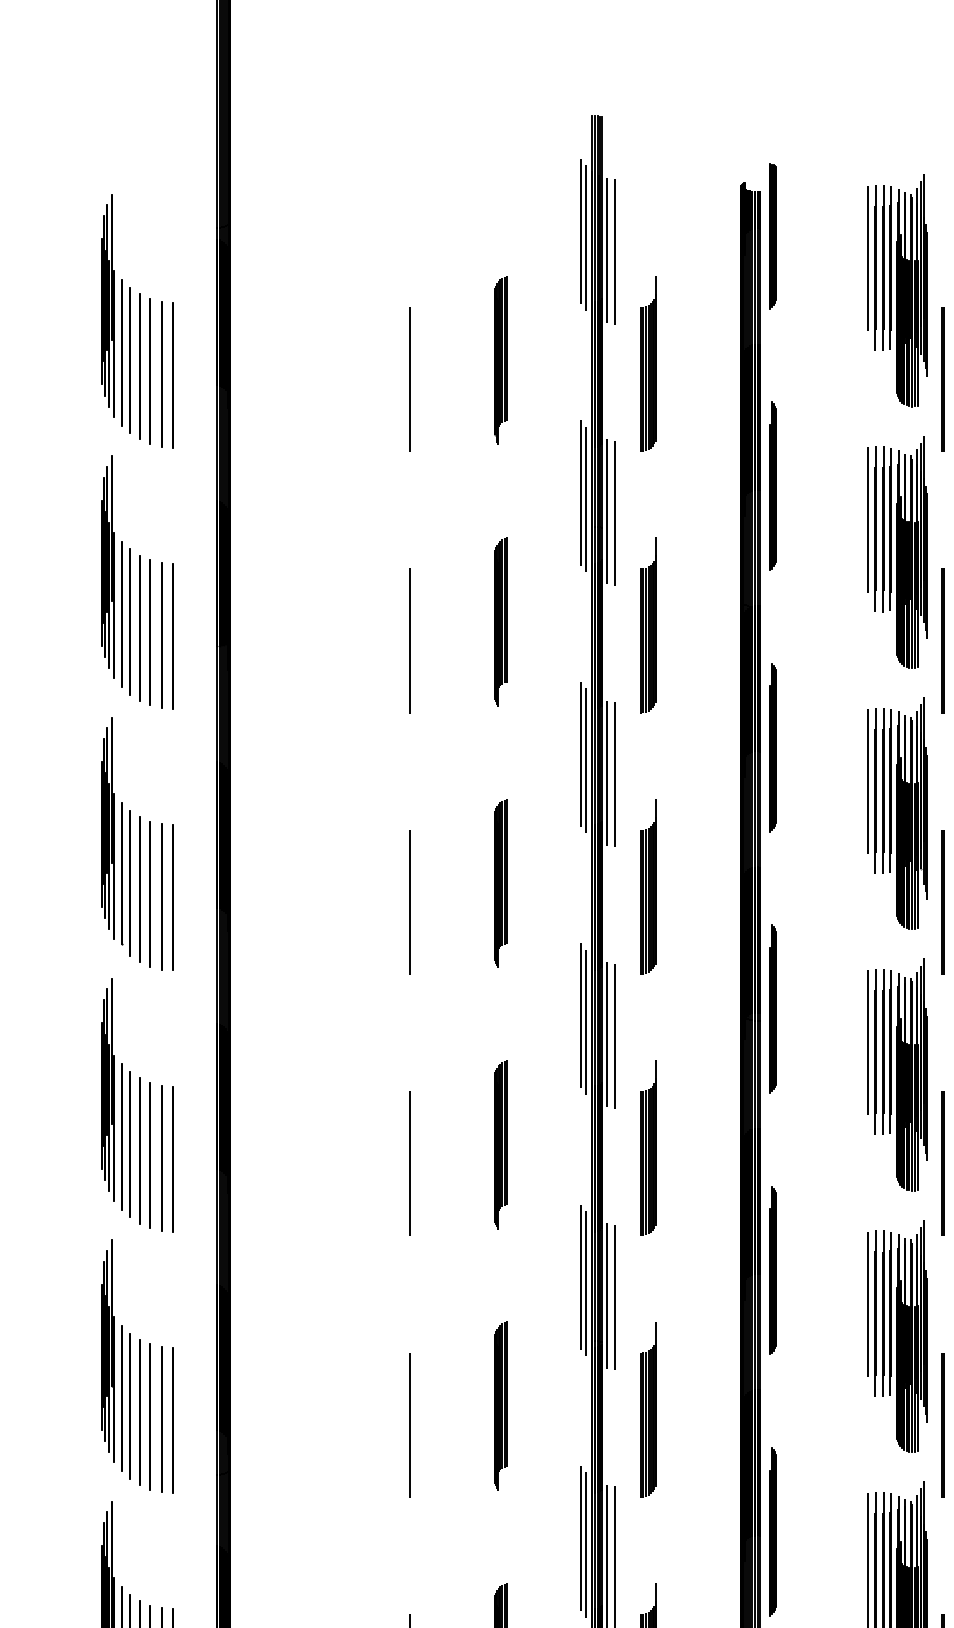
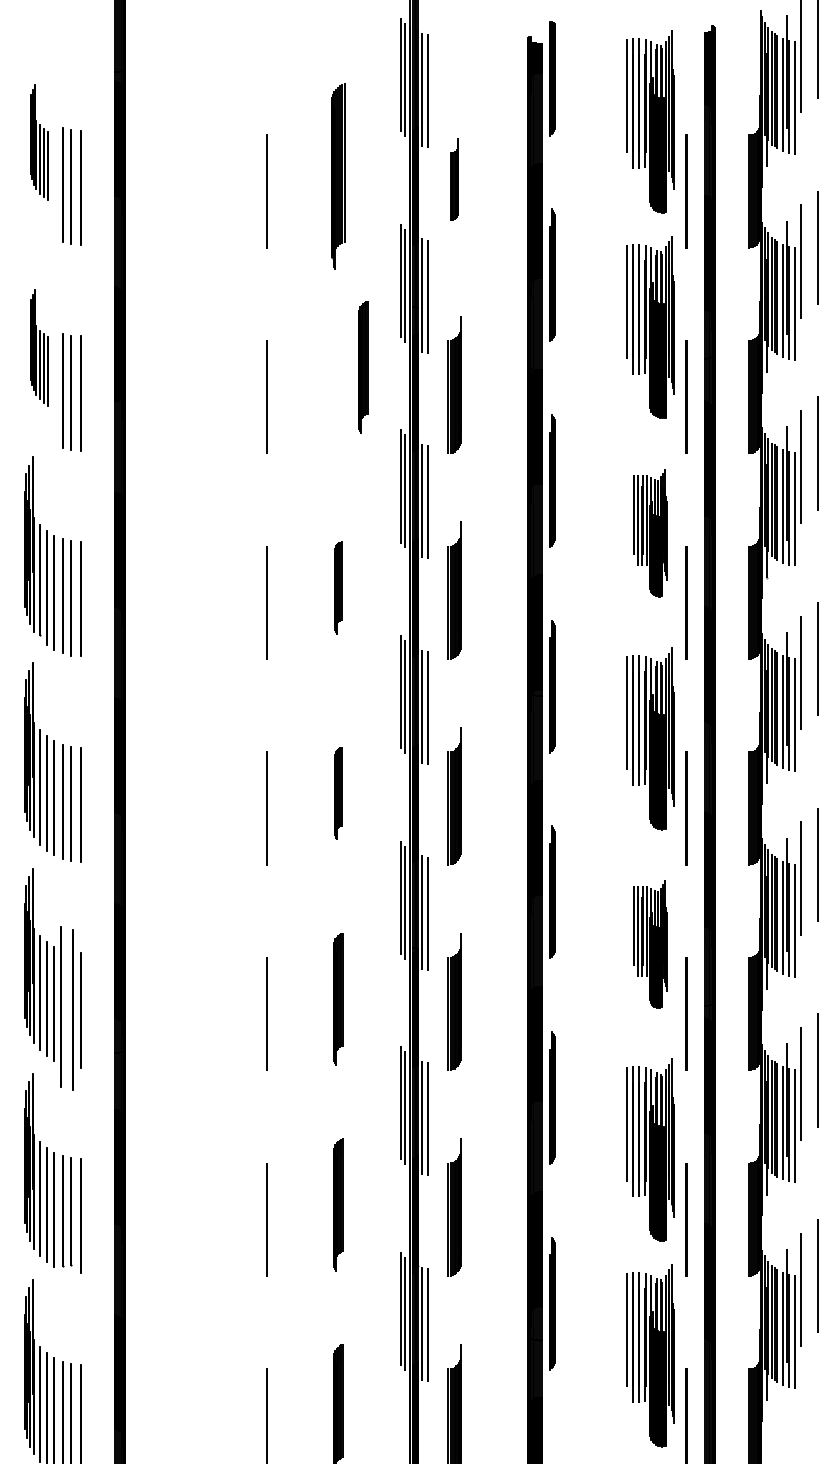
part: (120, 317) -> (39, 142), size x0.6
part: (500, 360) -> (338, 176), size x1.4
part: (648, 364) -> (454, 179), size x0.6
part: (120, 577) -> (39, 347), size x0.6
part: (500, 622) -> (363, 367), moved
part: (897, 813) -> (650, 532), size x0.7
part: (500, 882) -> (338, 587), size x0.7
part: (500, 1144) -> (338, 793), size x0.7
part: (897, 1335) -> (650, 943), size x0.7
part: (155, 1418) -> (66, 1008), size x1.4

